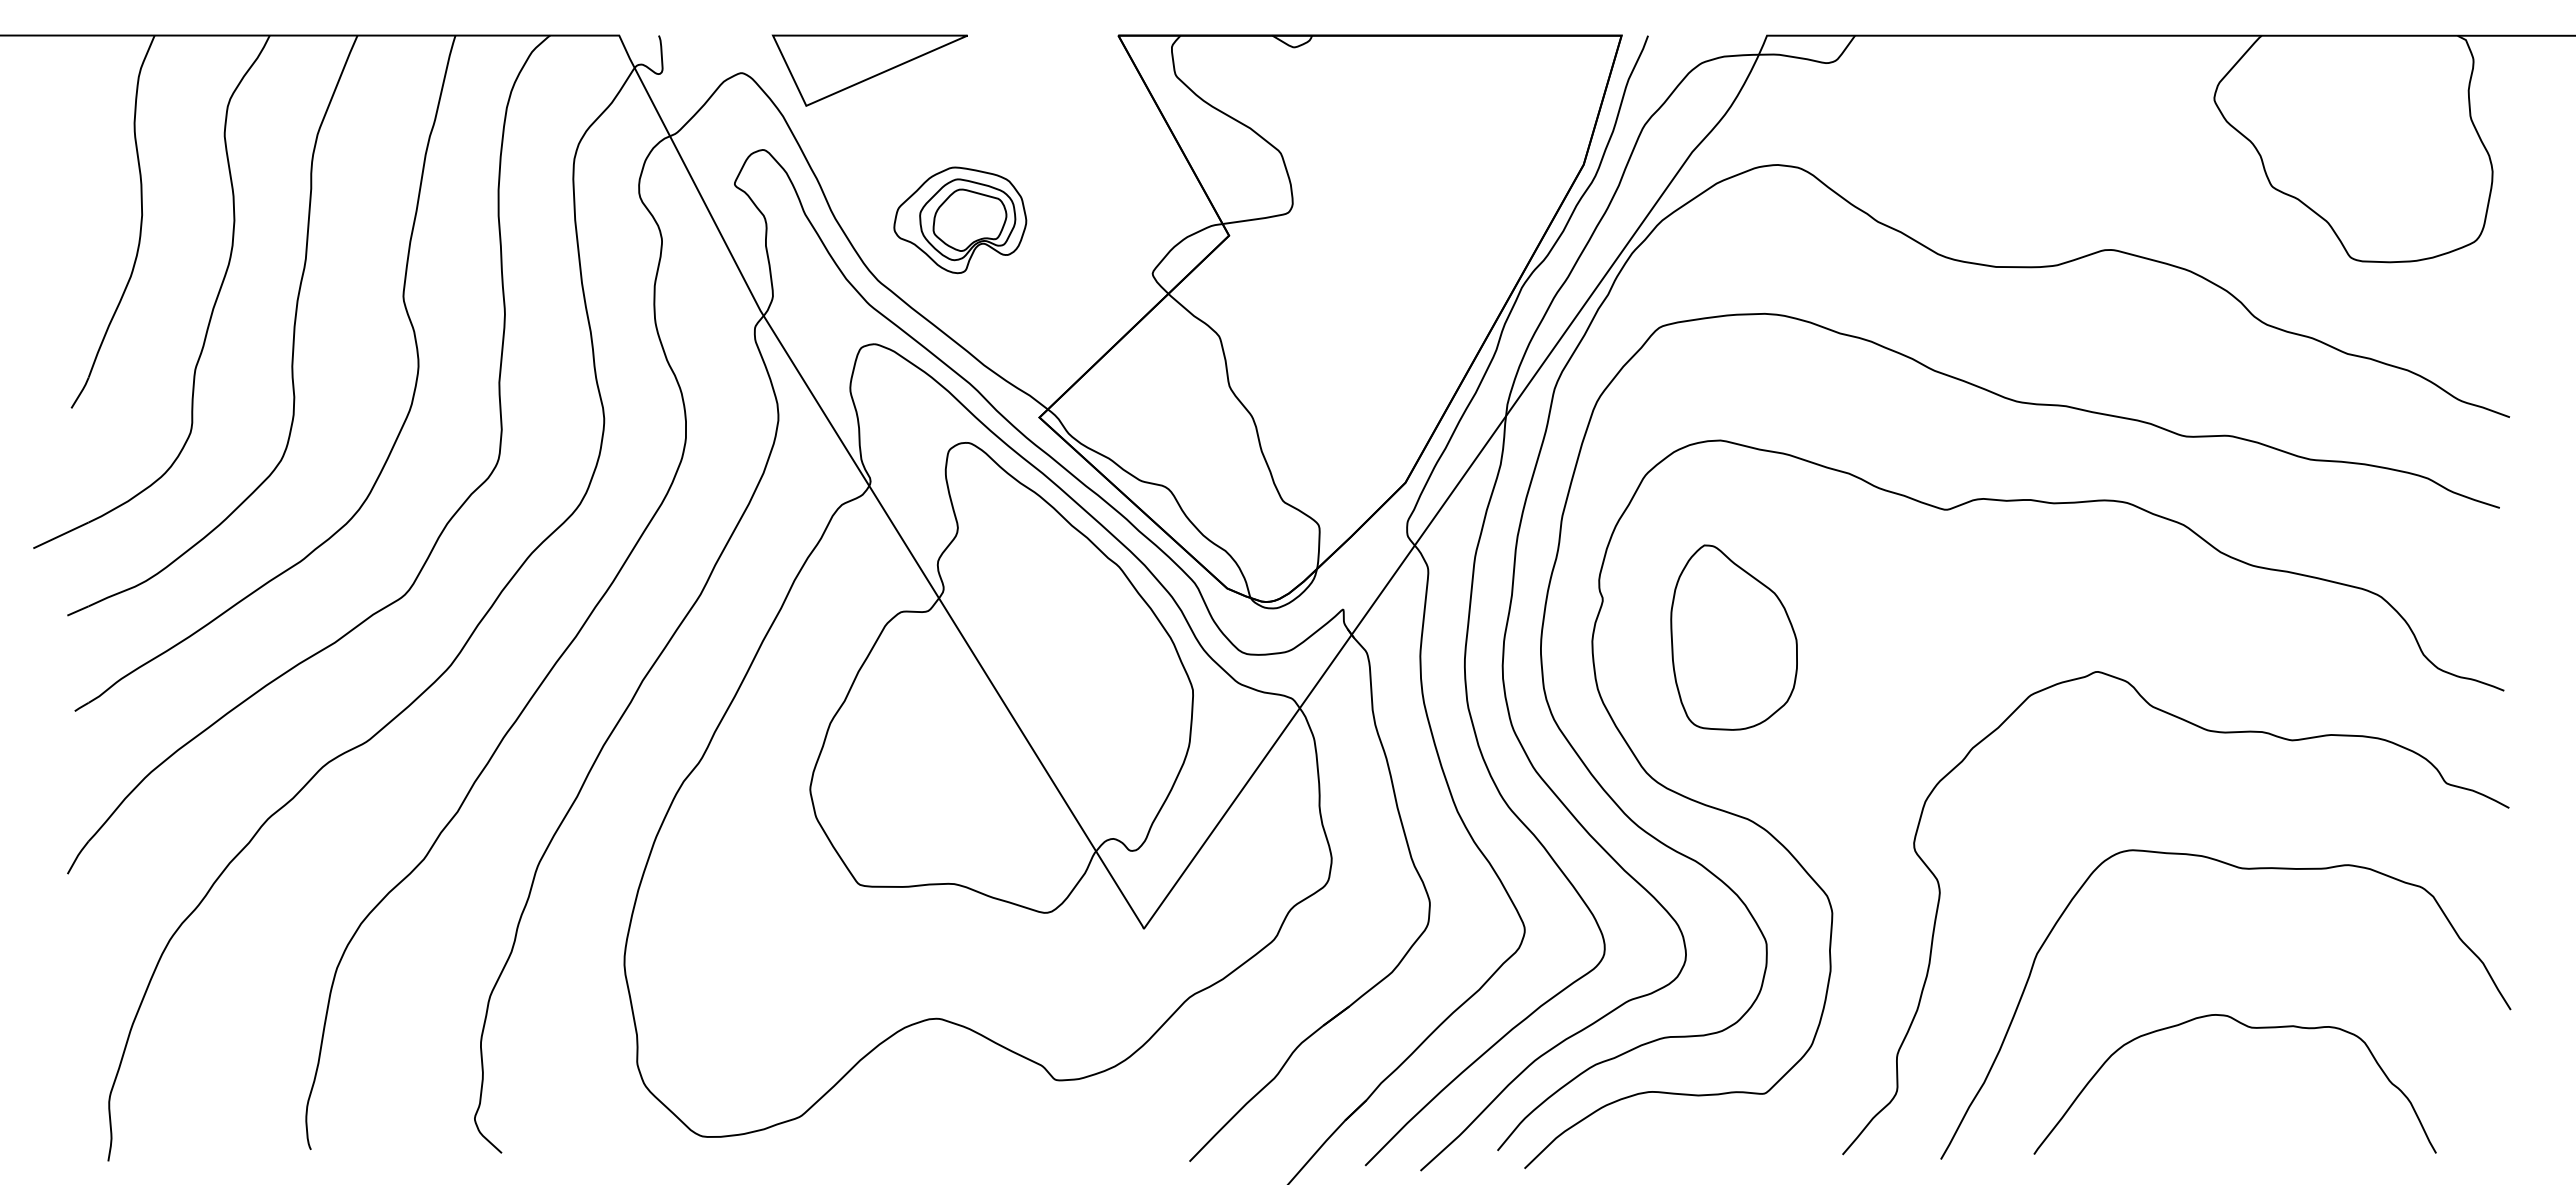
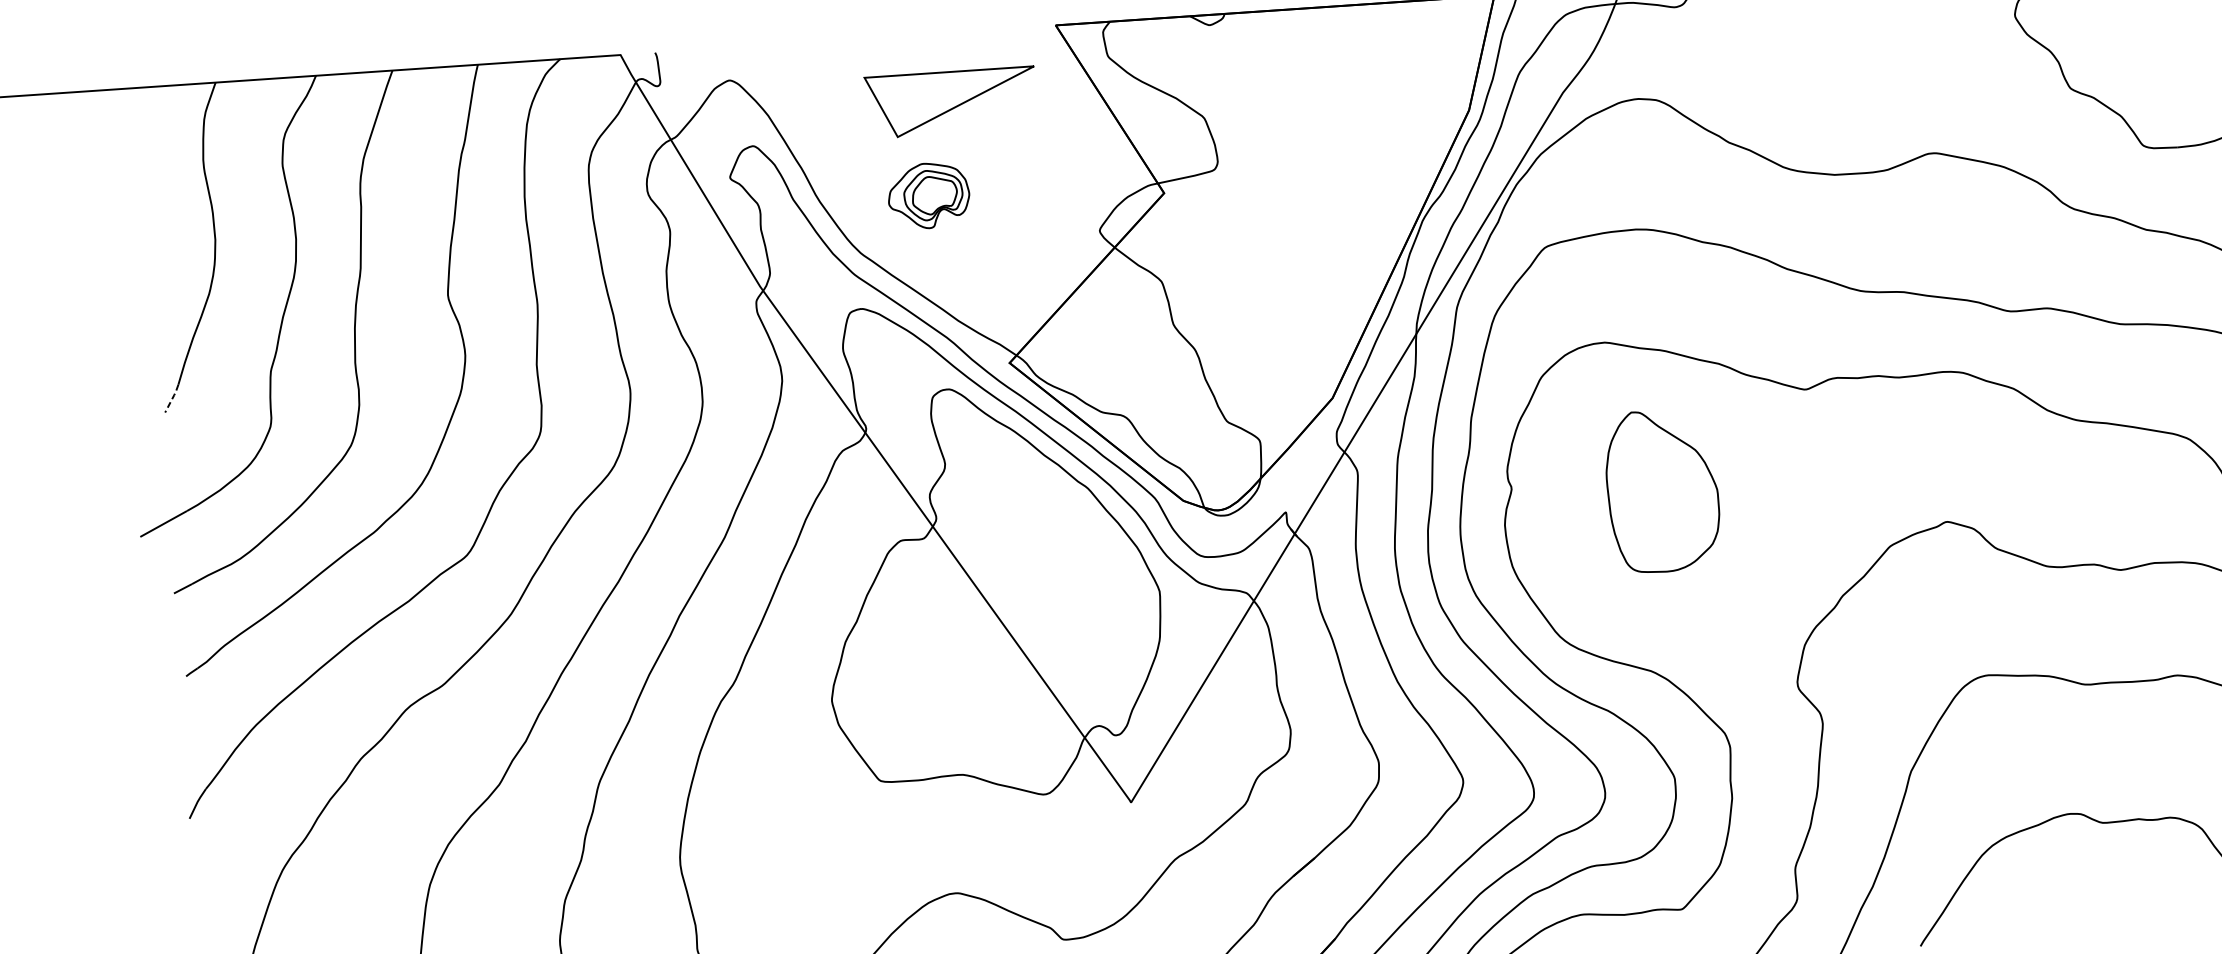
part: (869, 70) -> (950, 102), moved
part: (960, 220) -> (929, 195), size x0.7
line: (81, 392) -> (173, 398), solid -> dashed
part: (1733, 637) -> (1662, 491), moved

